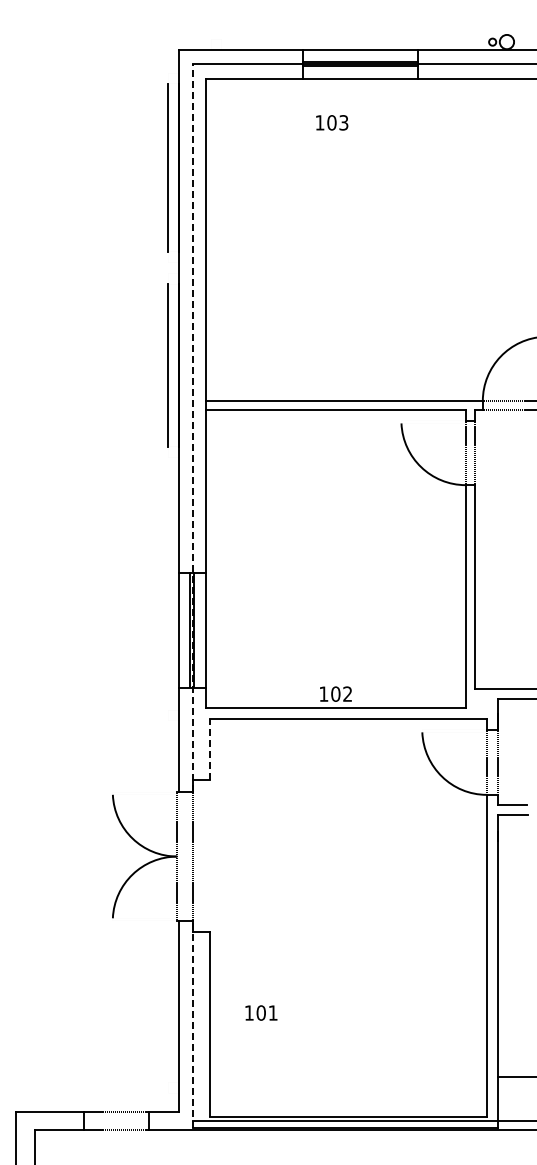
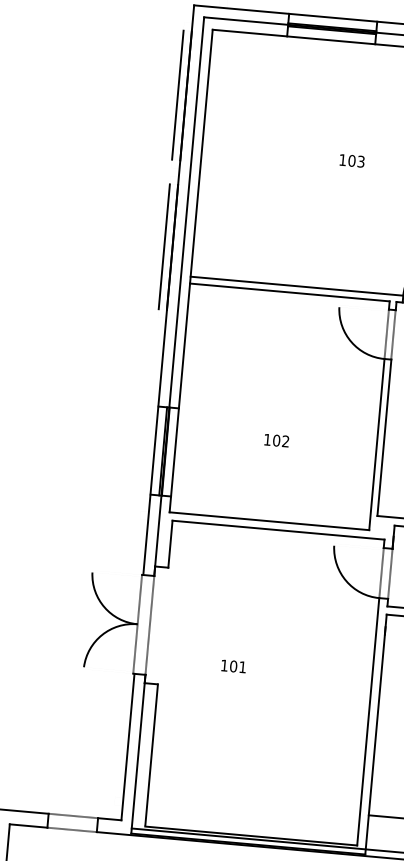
text: (332, 122) -> (352, 160), moved
line: (193, 428) -> (179, 296), dashed -> solid
text: (335, 693) -> (276, 440), moved
line: (210, 749) -> (170, 544), dashed -> solid
text: (261, 1012) -> (233, 666), moved
line: (193, 1023) -> (138, 753), dashed -> solid

